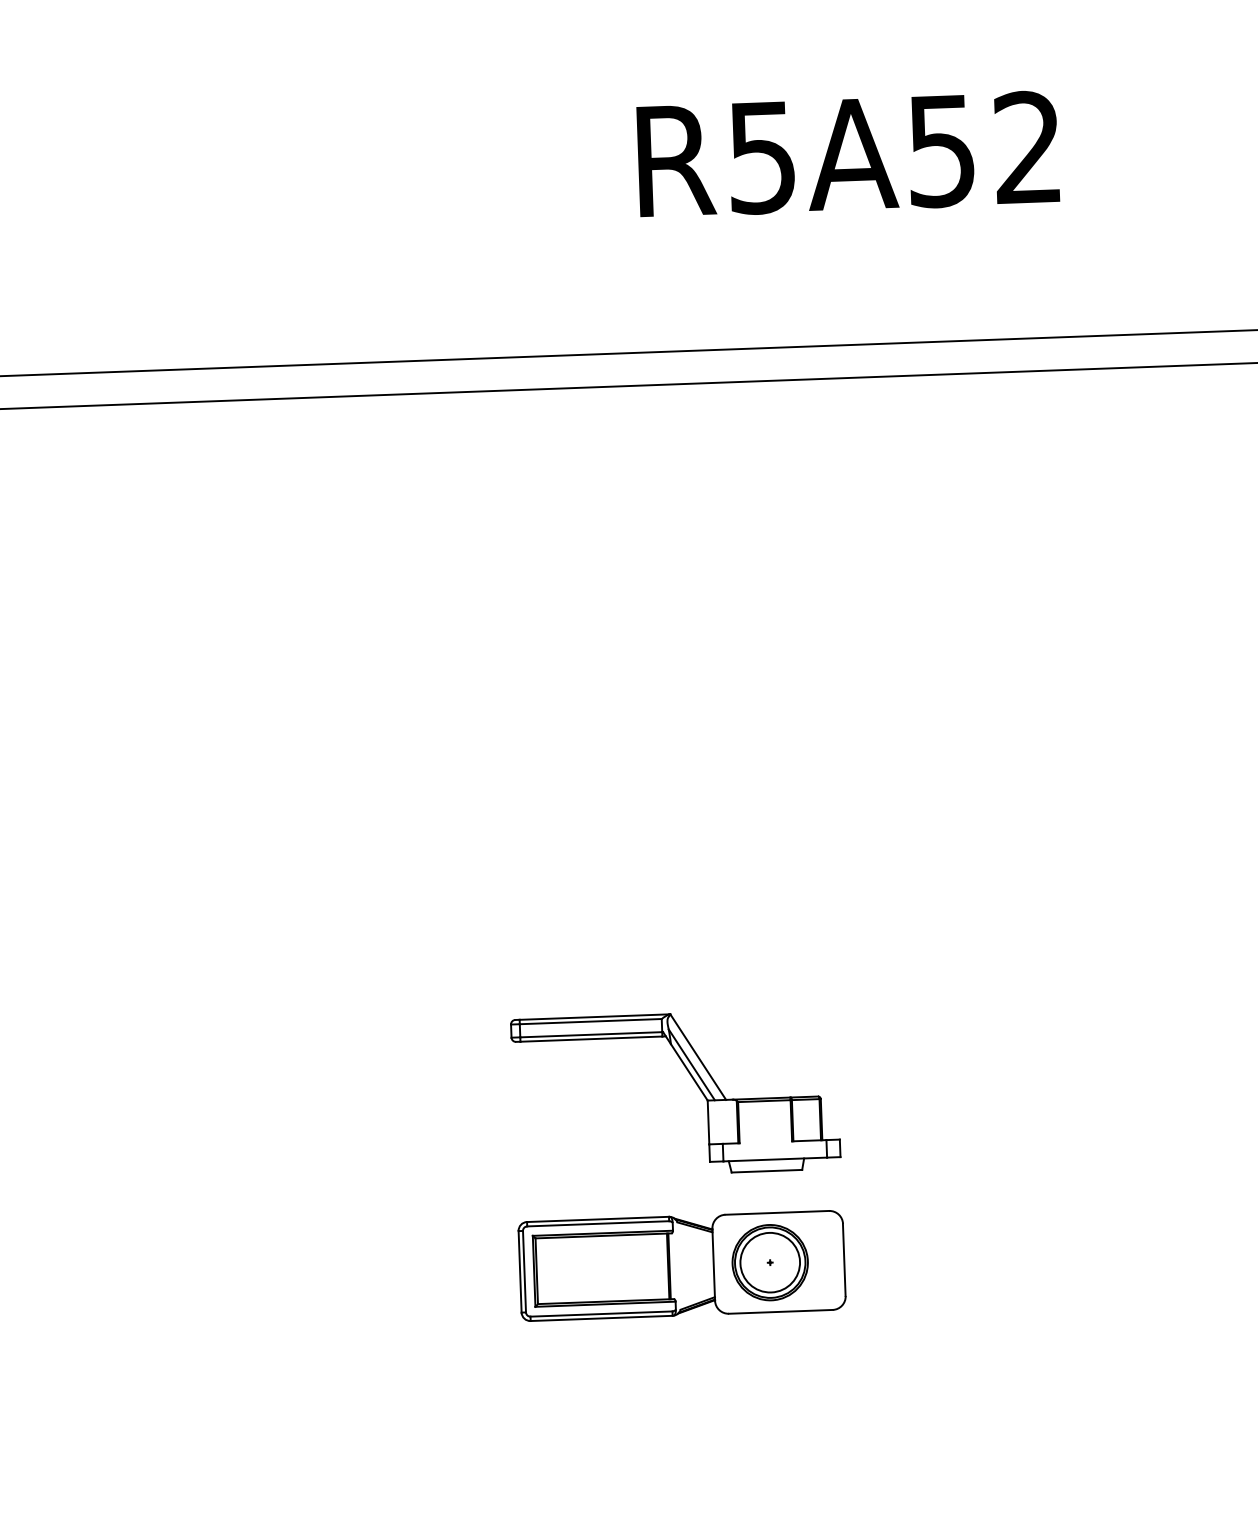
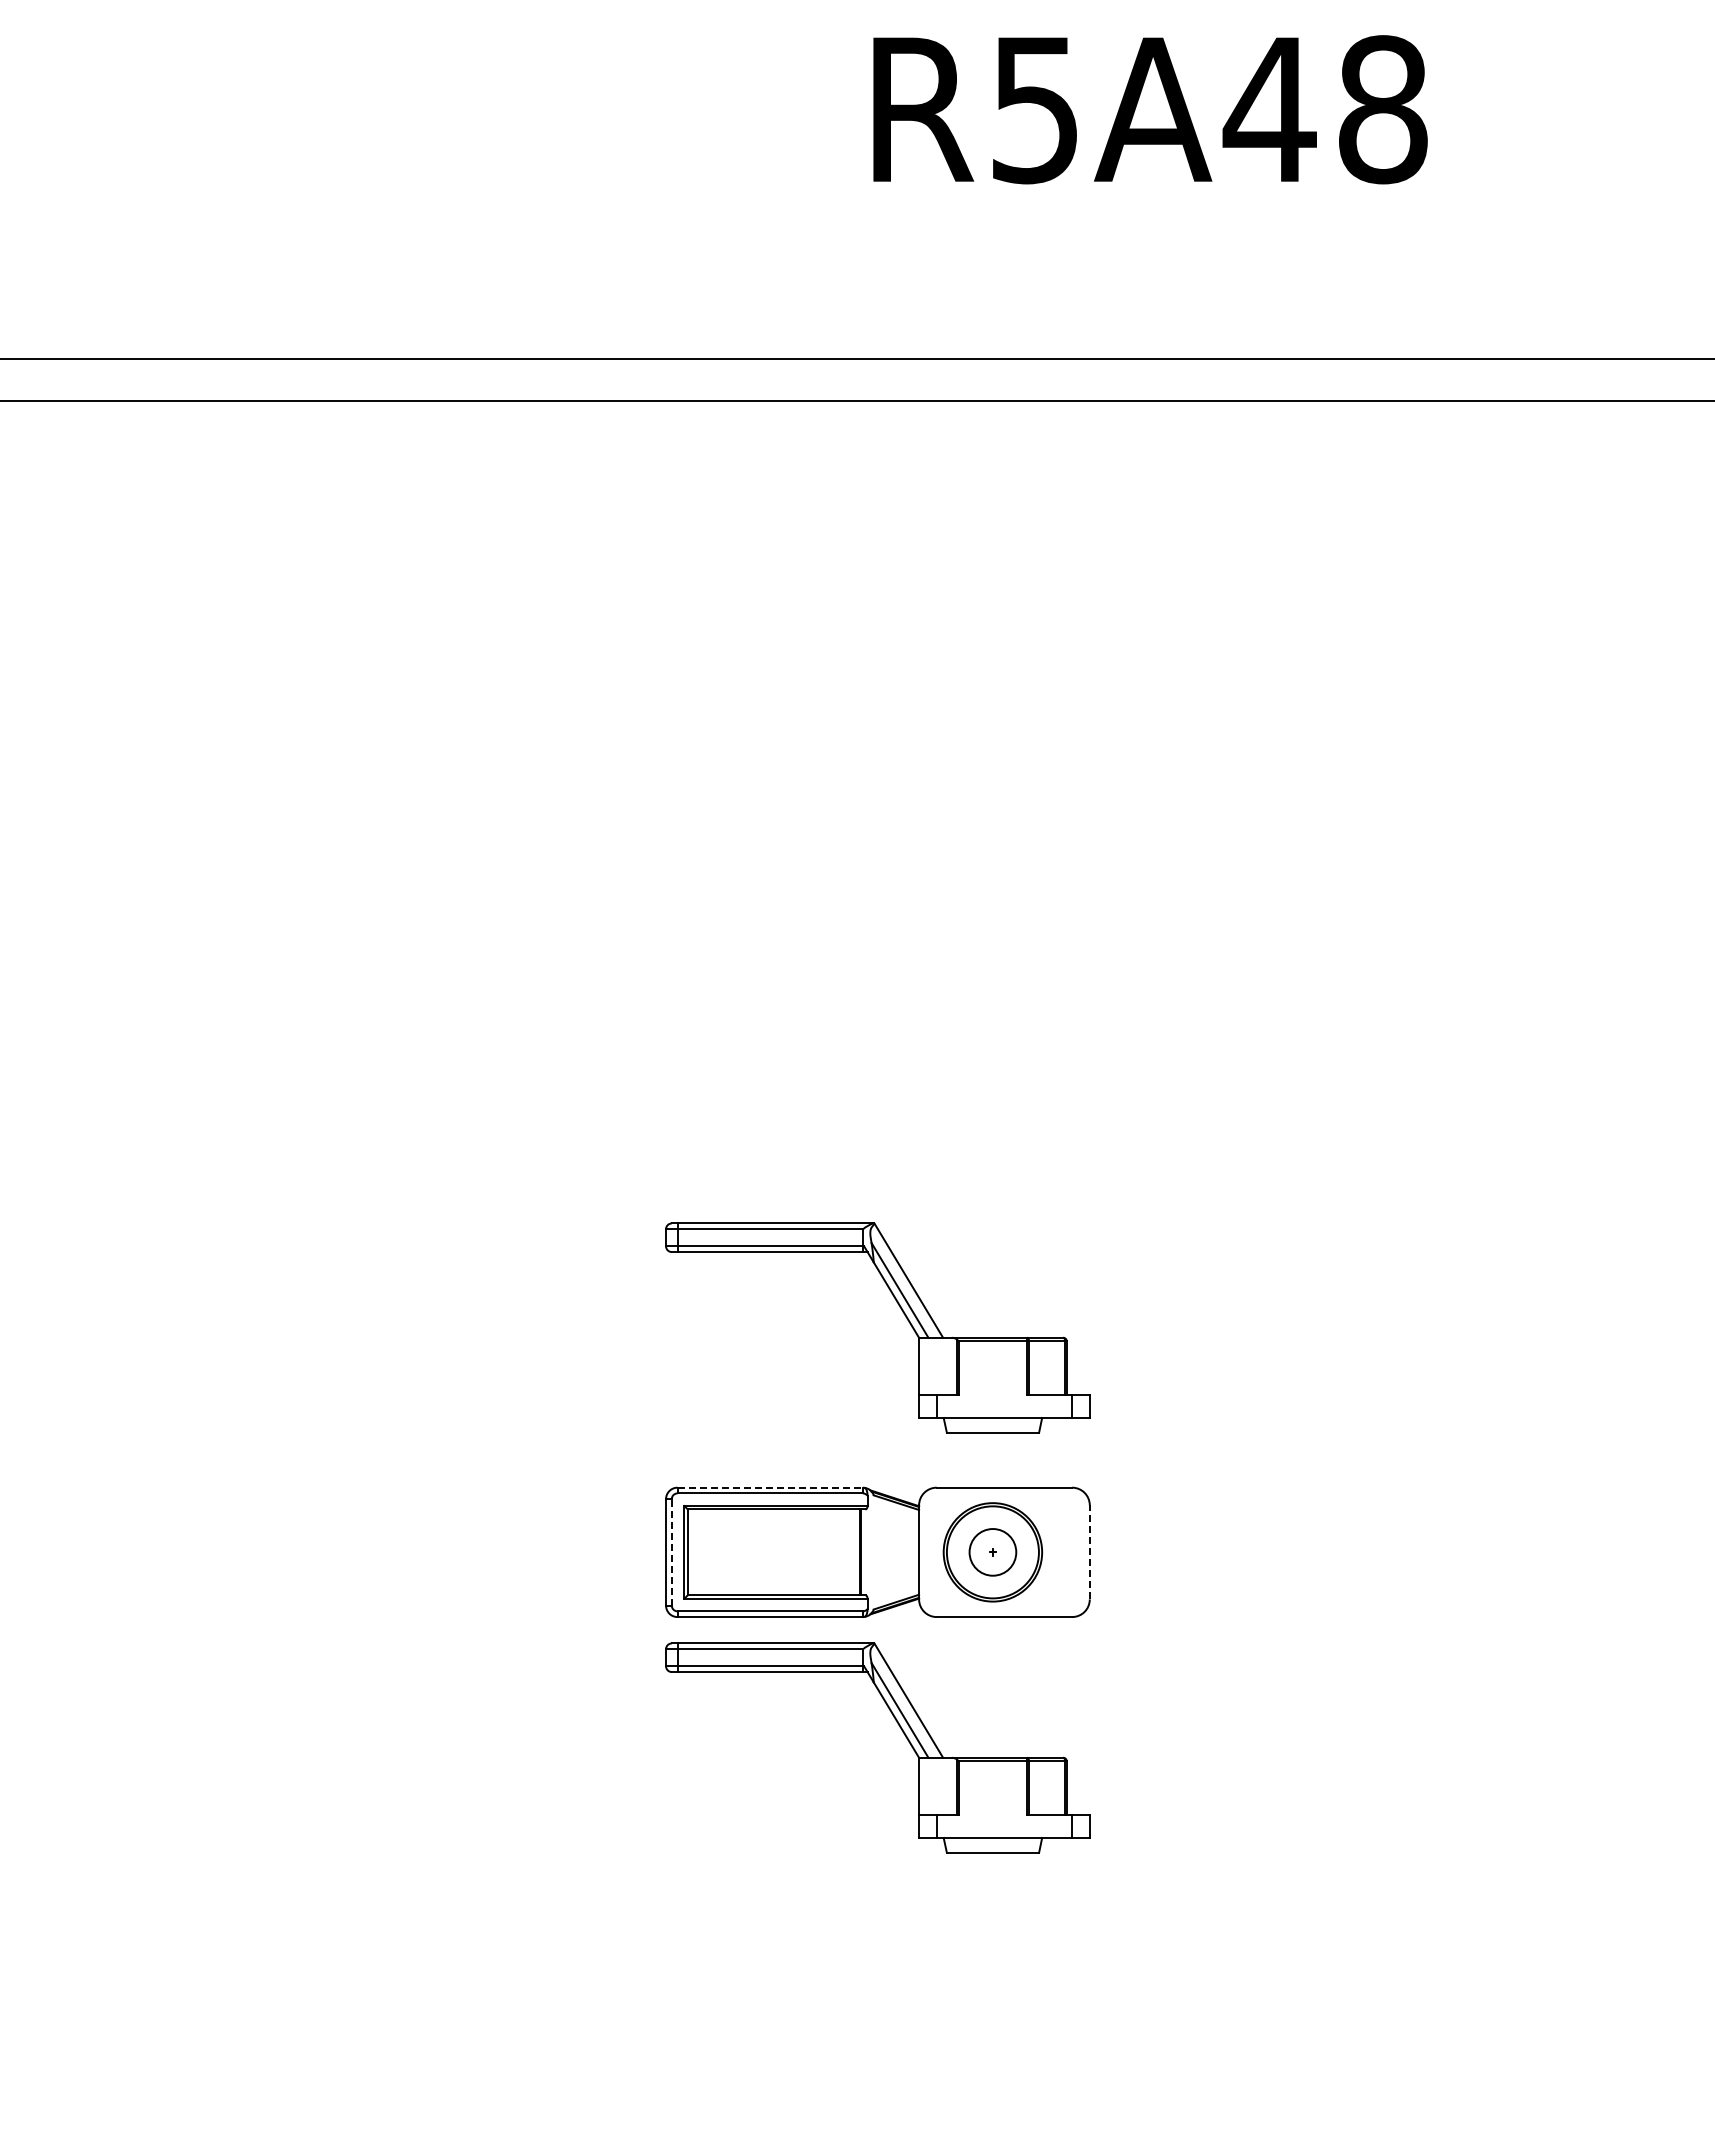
text: (983, 149) -> (1324, 109), R5A52 -> R5A48
line: (598, 1219) -> (770, 1487), solid -> dashed
line: (844, 1259) -> (1089, 1551), solid -> dashed
circle: (769, 1262) -> (992, 1552), size x0.6
line: (524, 1271) -> (671, 1551), solid -> dashed
part: (706, 1403) -> (902, 1732), added

